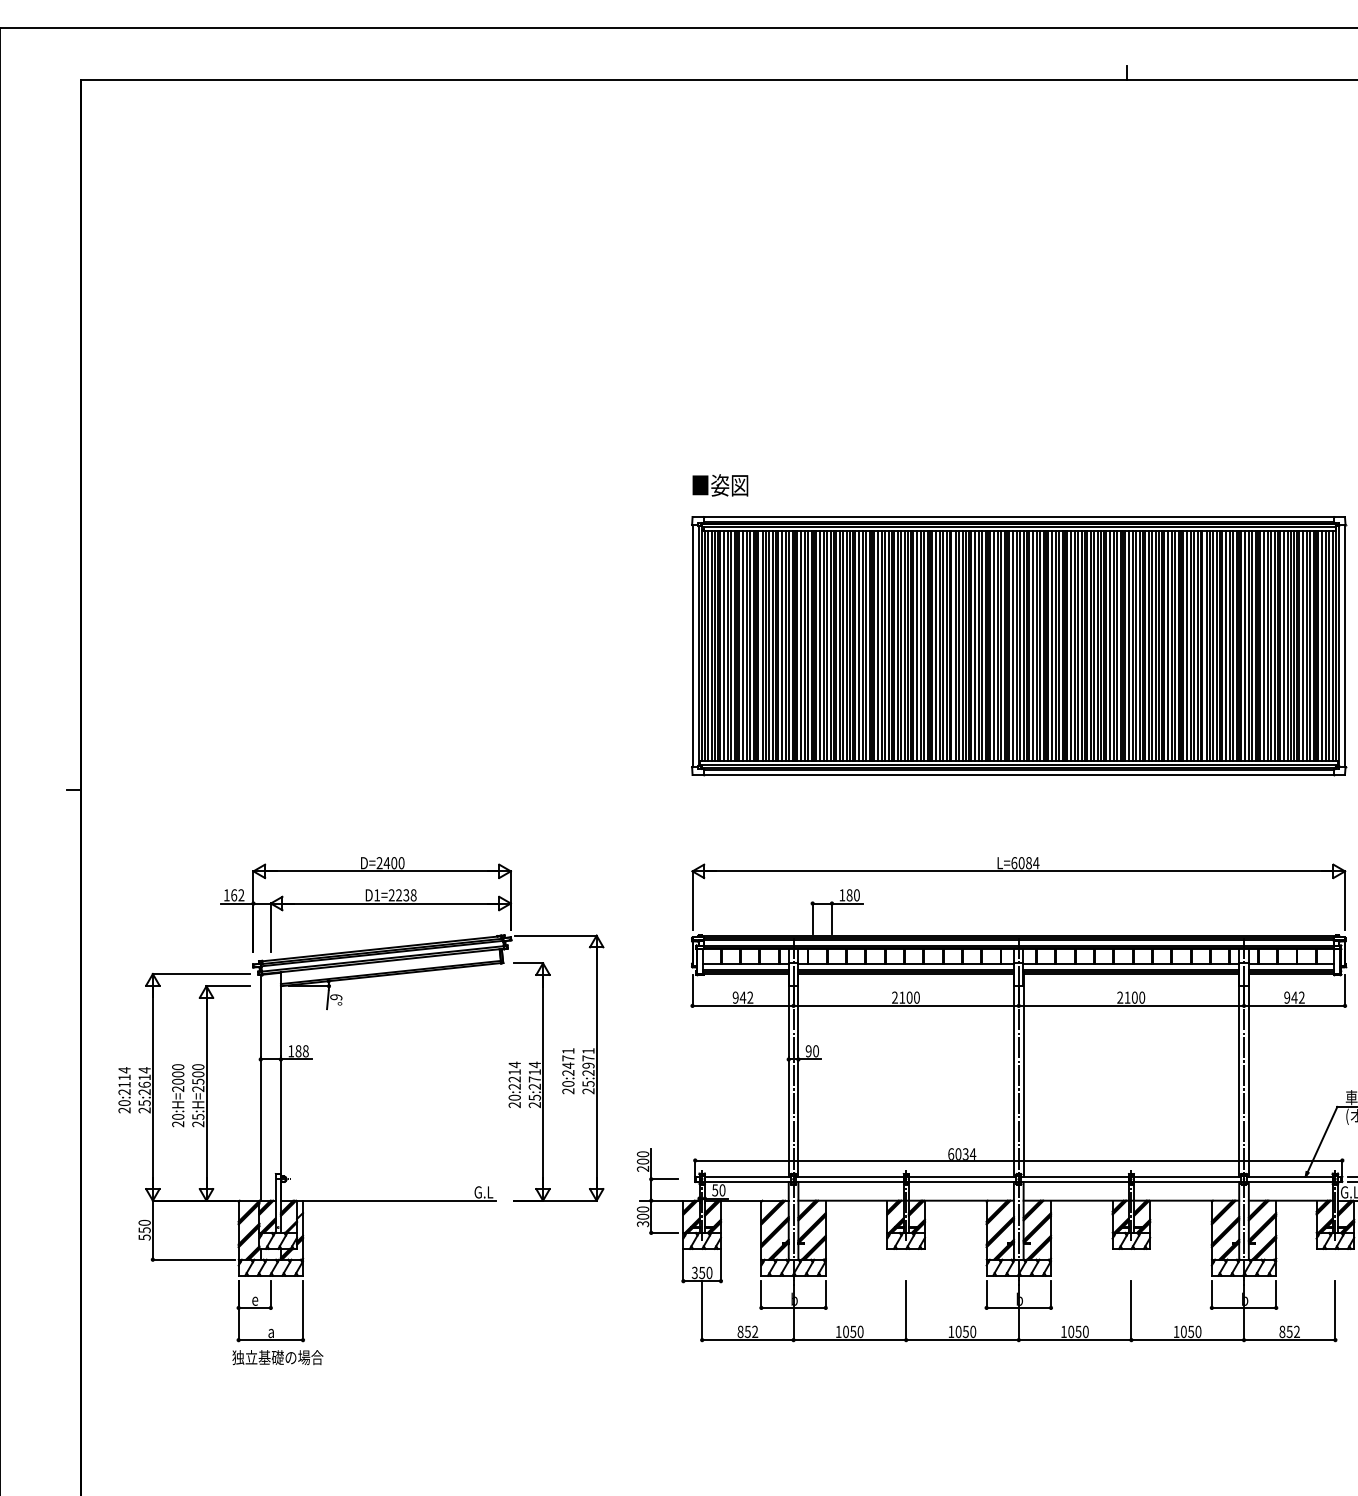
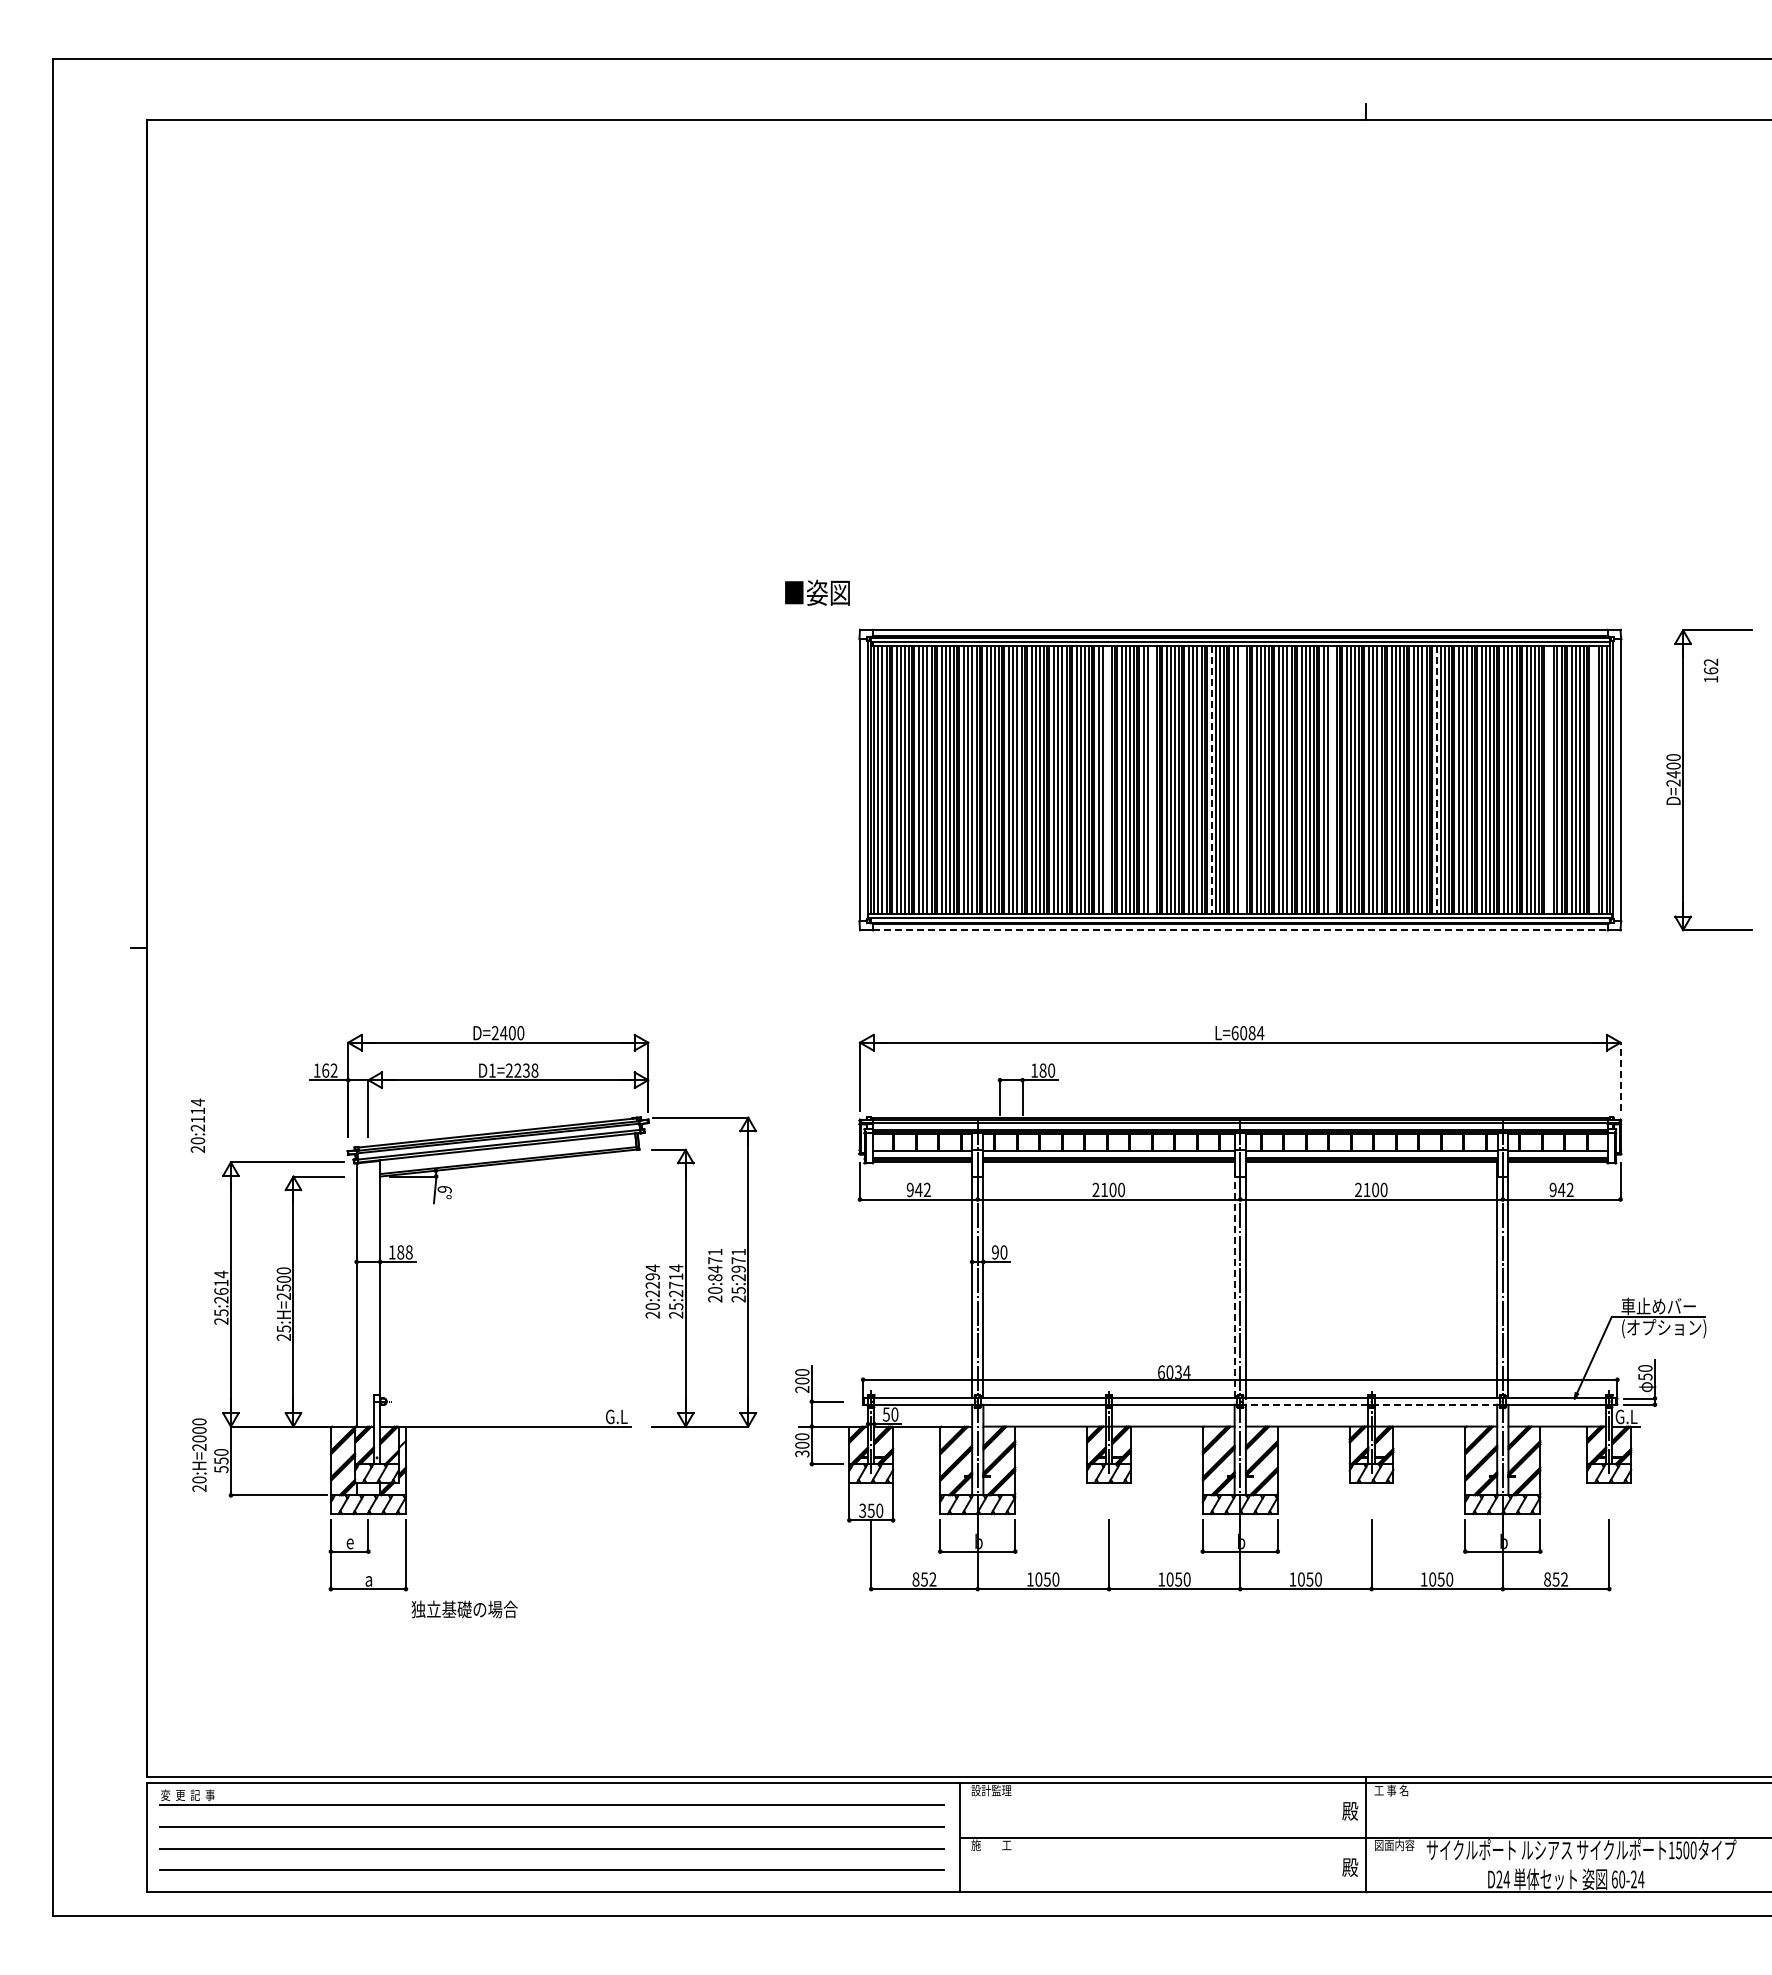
text: (720, 485) -> (817, 592), moved
line: (904, 646) -> (1107, 780), removed
line: (943, 646) -> (1152, 780), removed
line: (994, 646) -> (1211, 780), solid -> dashed
line: (1020, 646) -> (1242, 780), removed
line: (1097, 646) -> (1332, 780), removed
line: (1187, 646) -> (1436, 780), solid -> dashed
line: (1284, 646) -> (1549, 780), removed
line: (1322, 646) -> (1594, 780), removed
line: (1018, 775) -> (1240, 930), solid -> dashed
line: (1344, 900) -> (1620, 1076), solid -> dashed
text: (514, 1071) -> (652, 1276), 20:2214 -> 20:2294
text: (568, 1072) -> (715, 1277), 20:2471 -> 20:8471
line: (1013, 1074) -> (1234, 1279), solid -> dashed
text: (124, 1089) -> (197, 1125), moved
text: (178, 1095) -> (199, 1454), moved
line: (1131, 1181) -> (1371, 1404), solid -> dashed
text: (277, 1357) -> (464, 1609), moved

